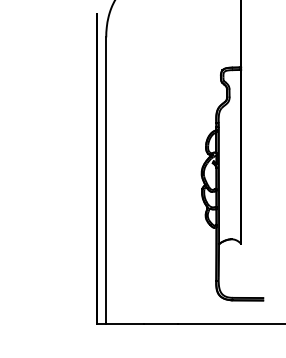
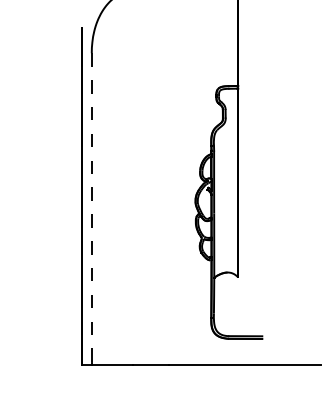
line: (105, 180) -> (91, 208), solid -> dashed

